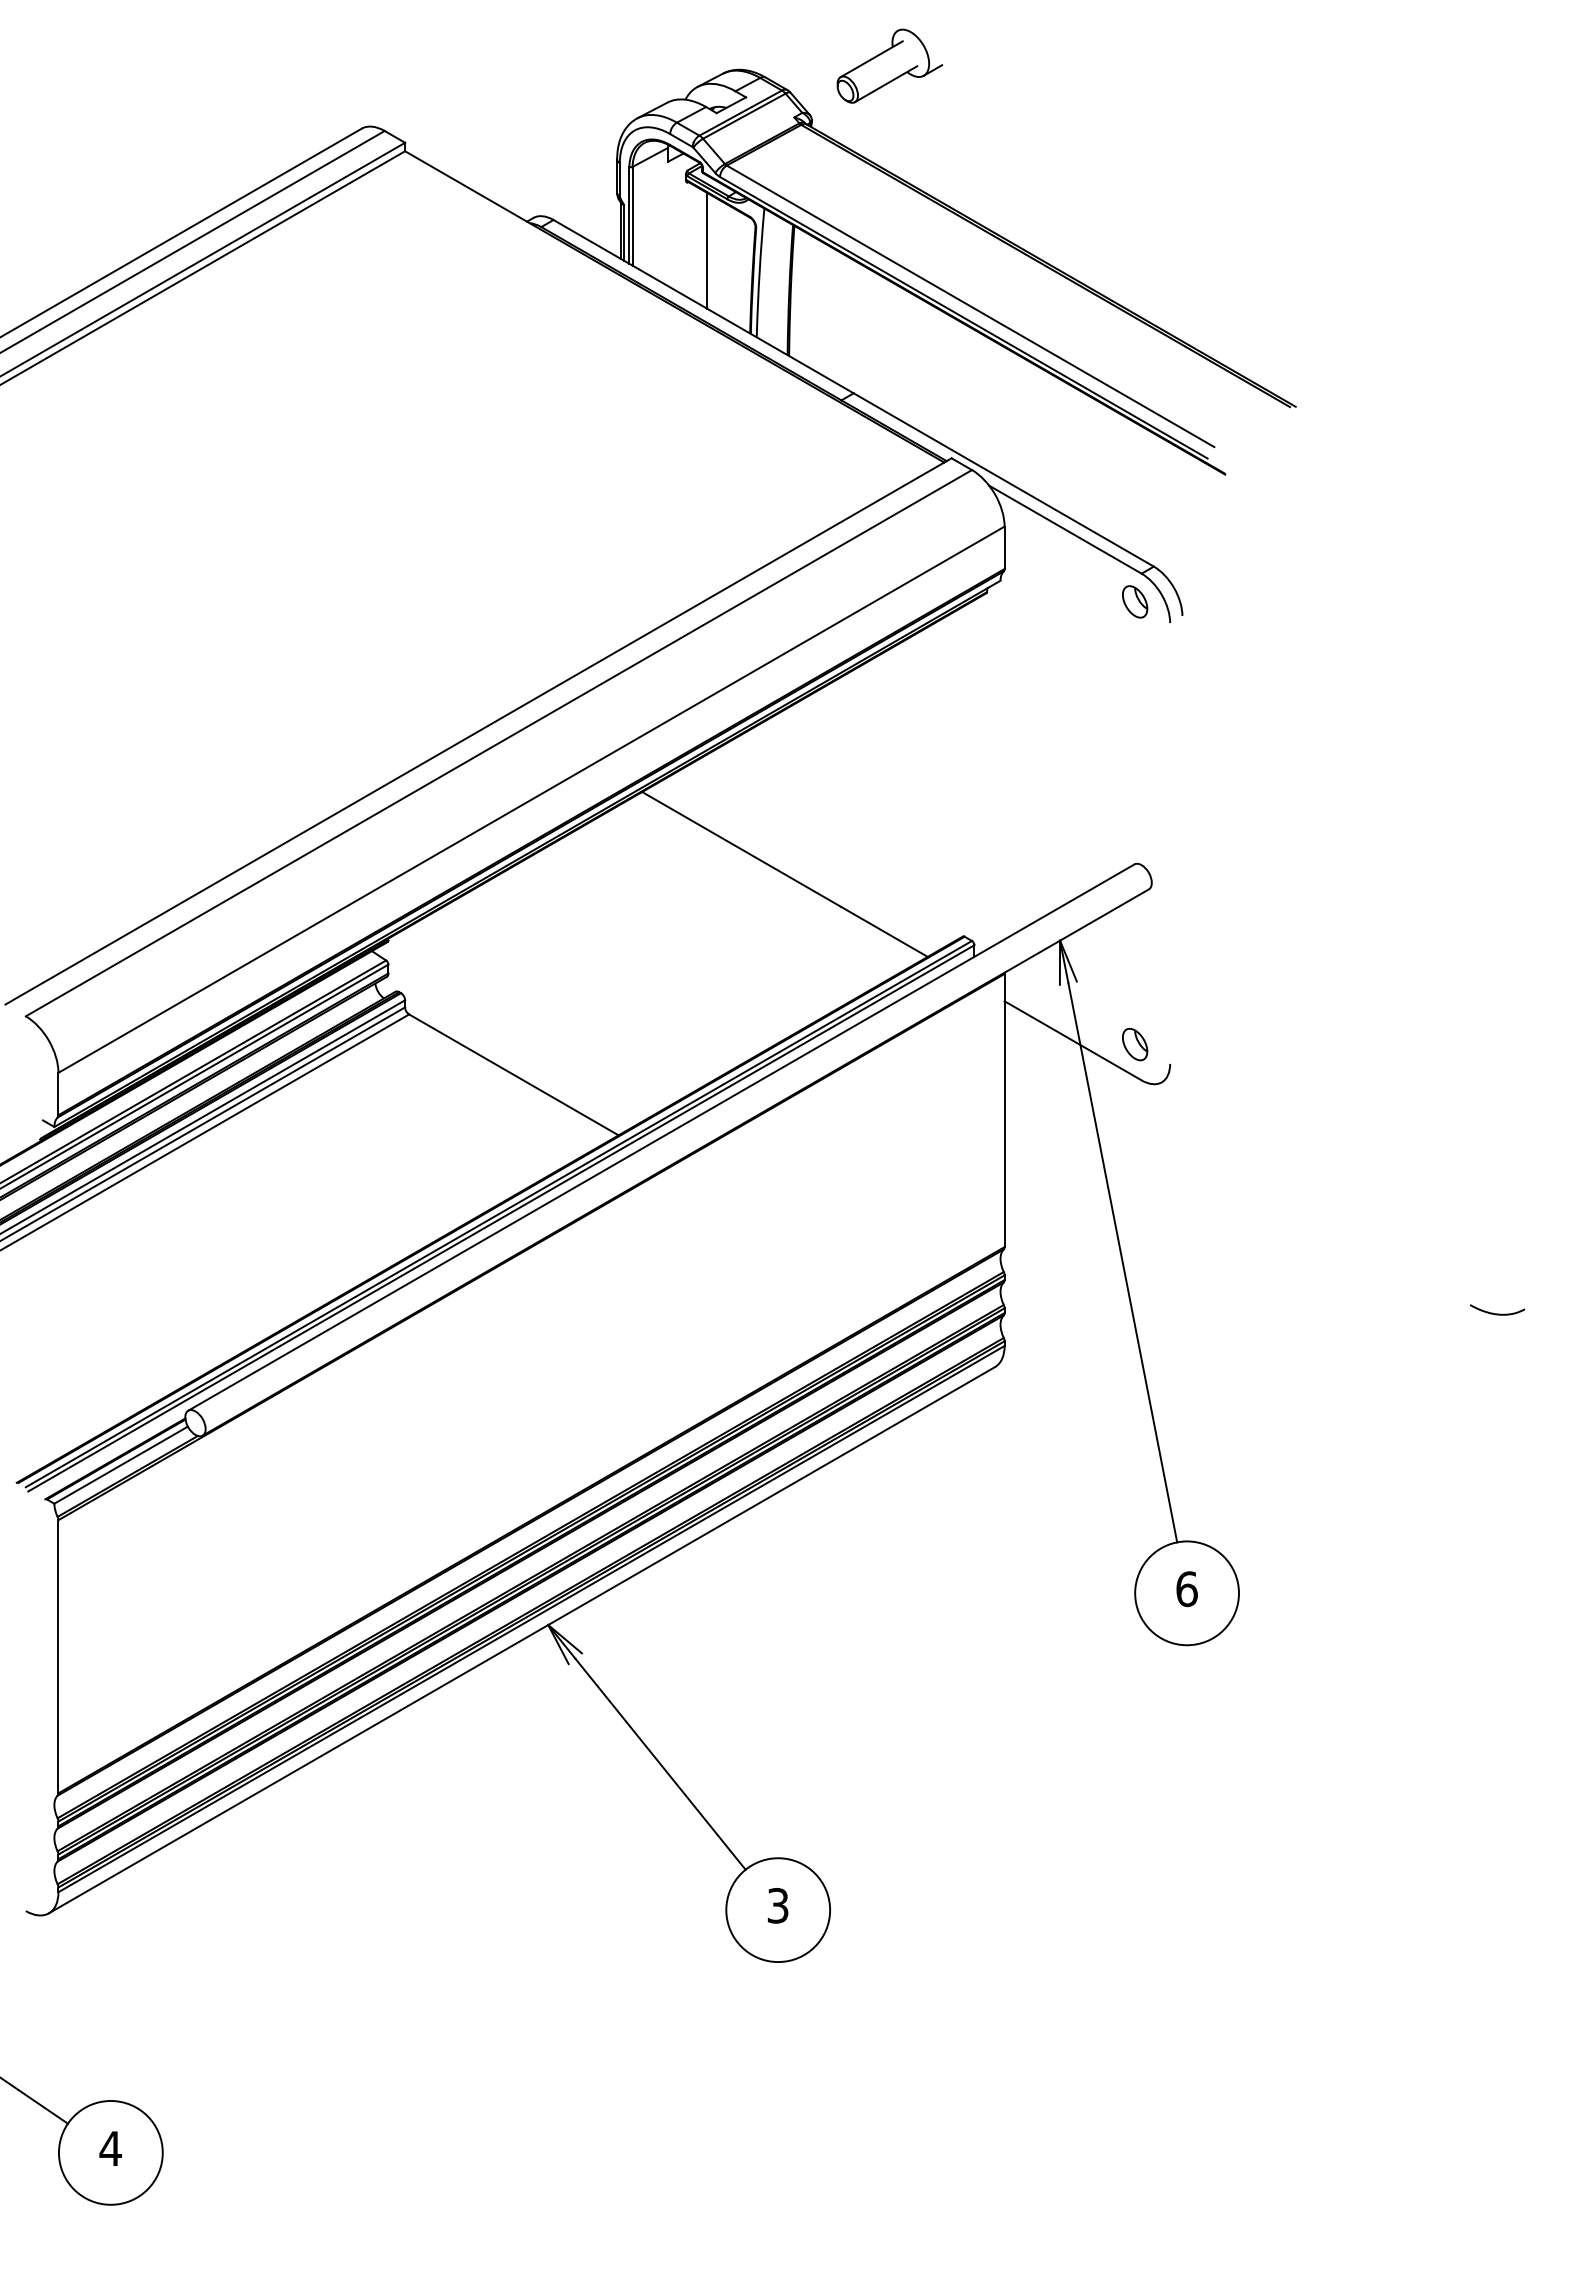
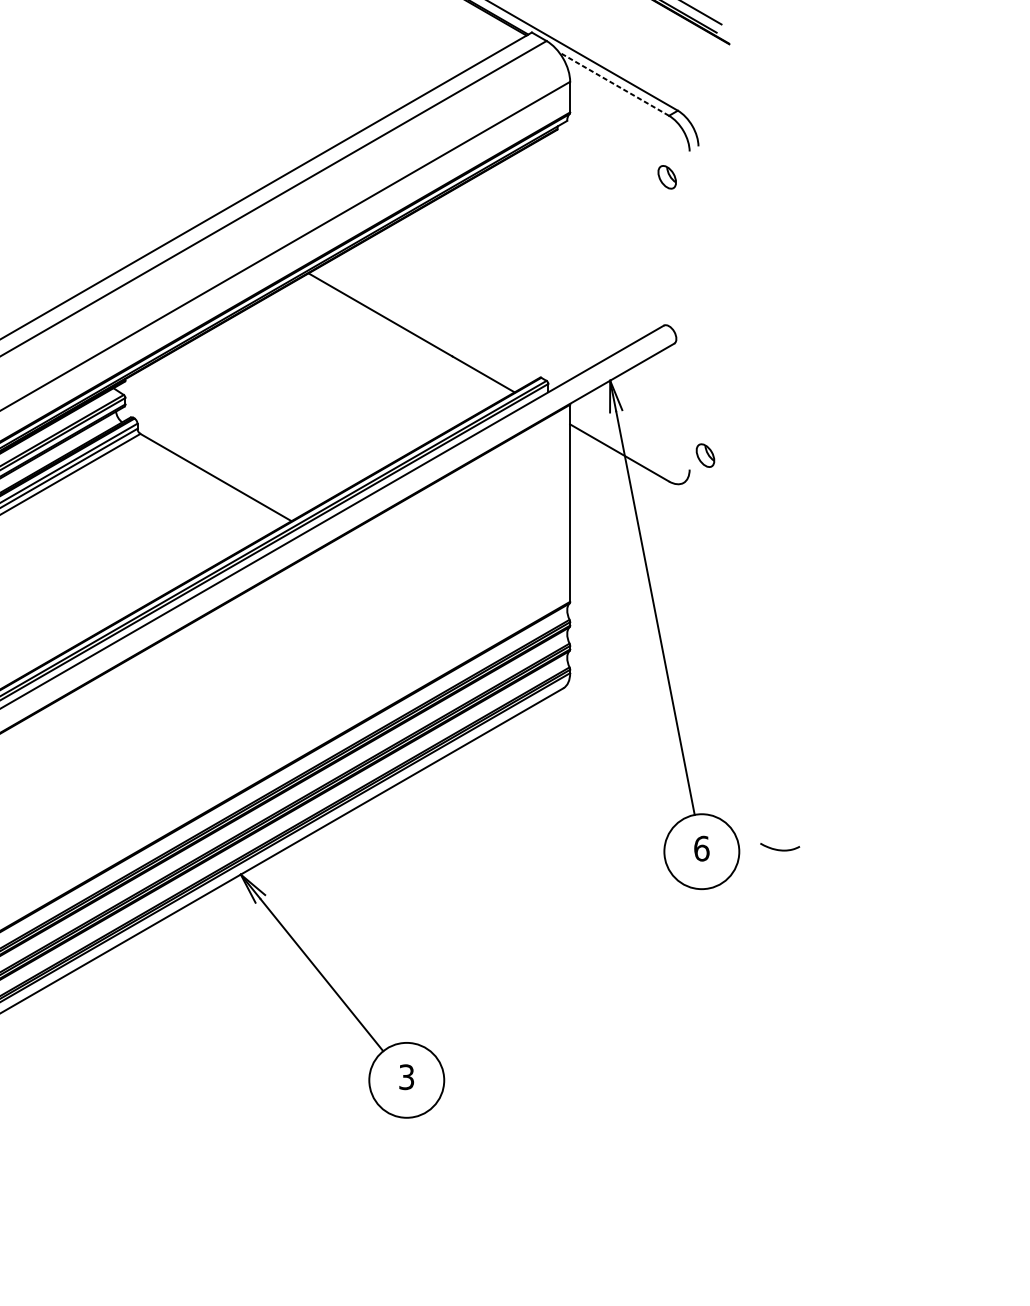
line: (1064, 529) -> (613, 83), solid -> dashed
part: (1135, 601) -> (667, 177), moved
part: (1135, 1044) -> (705, 455), moved
curve: (1497, 1313) -> (780, 849), moved

